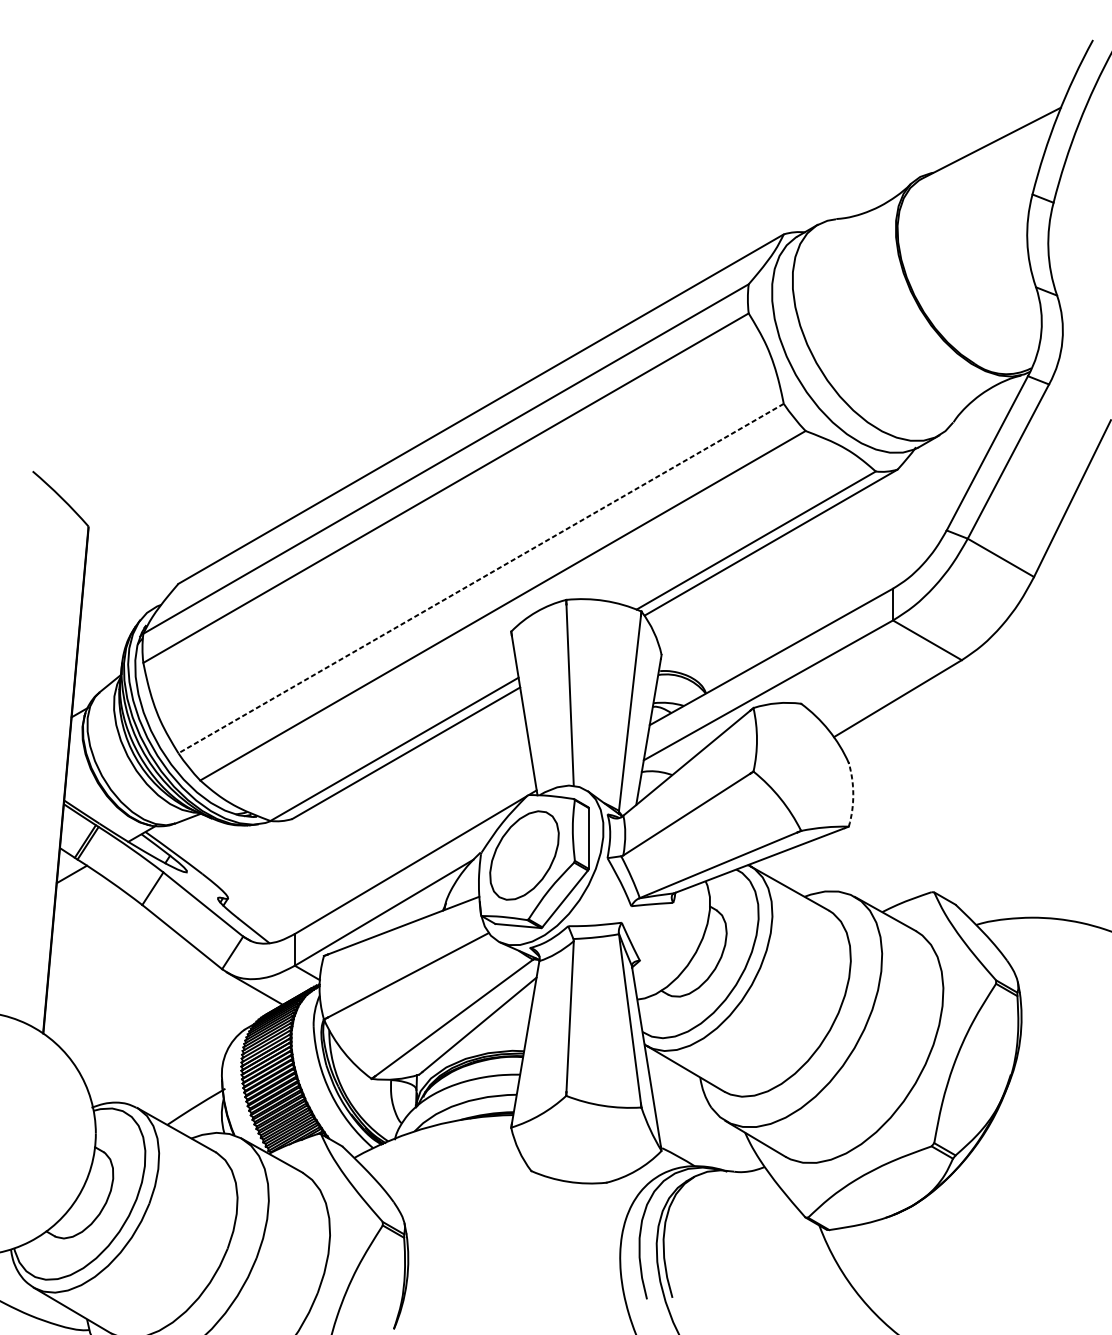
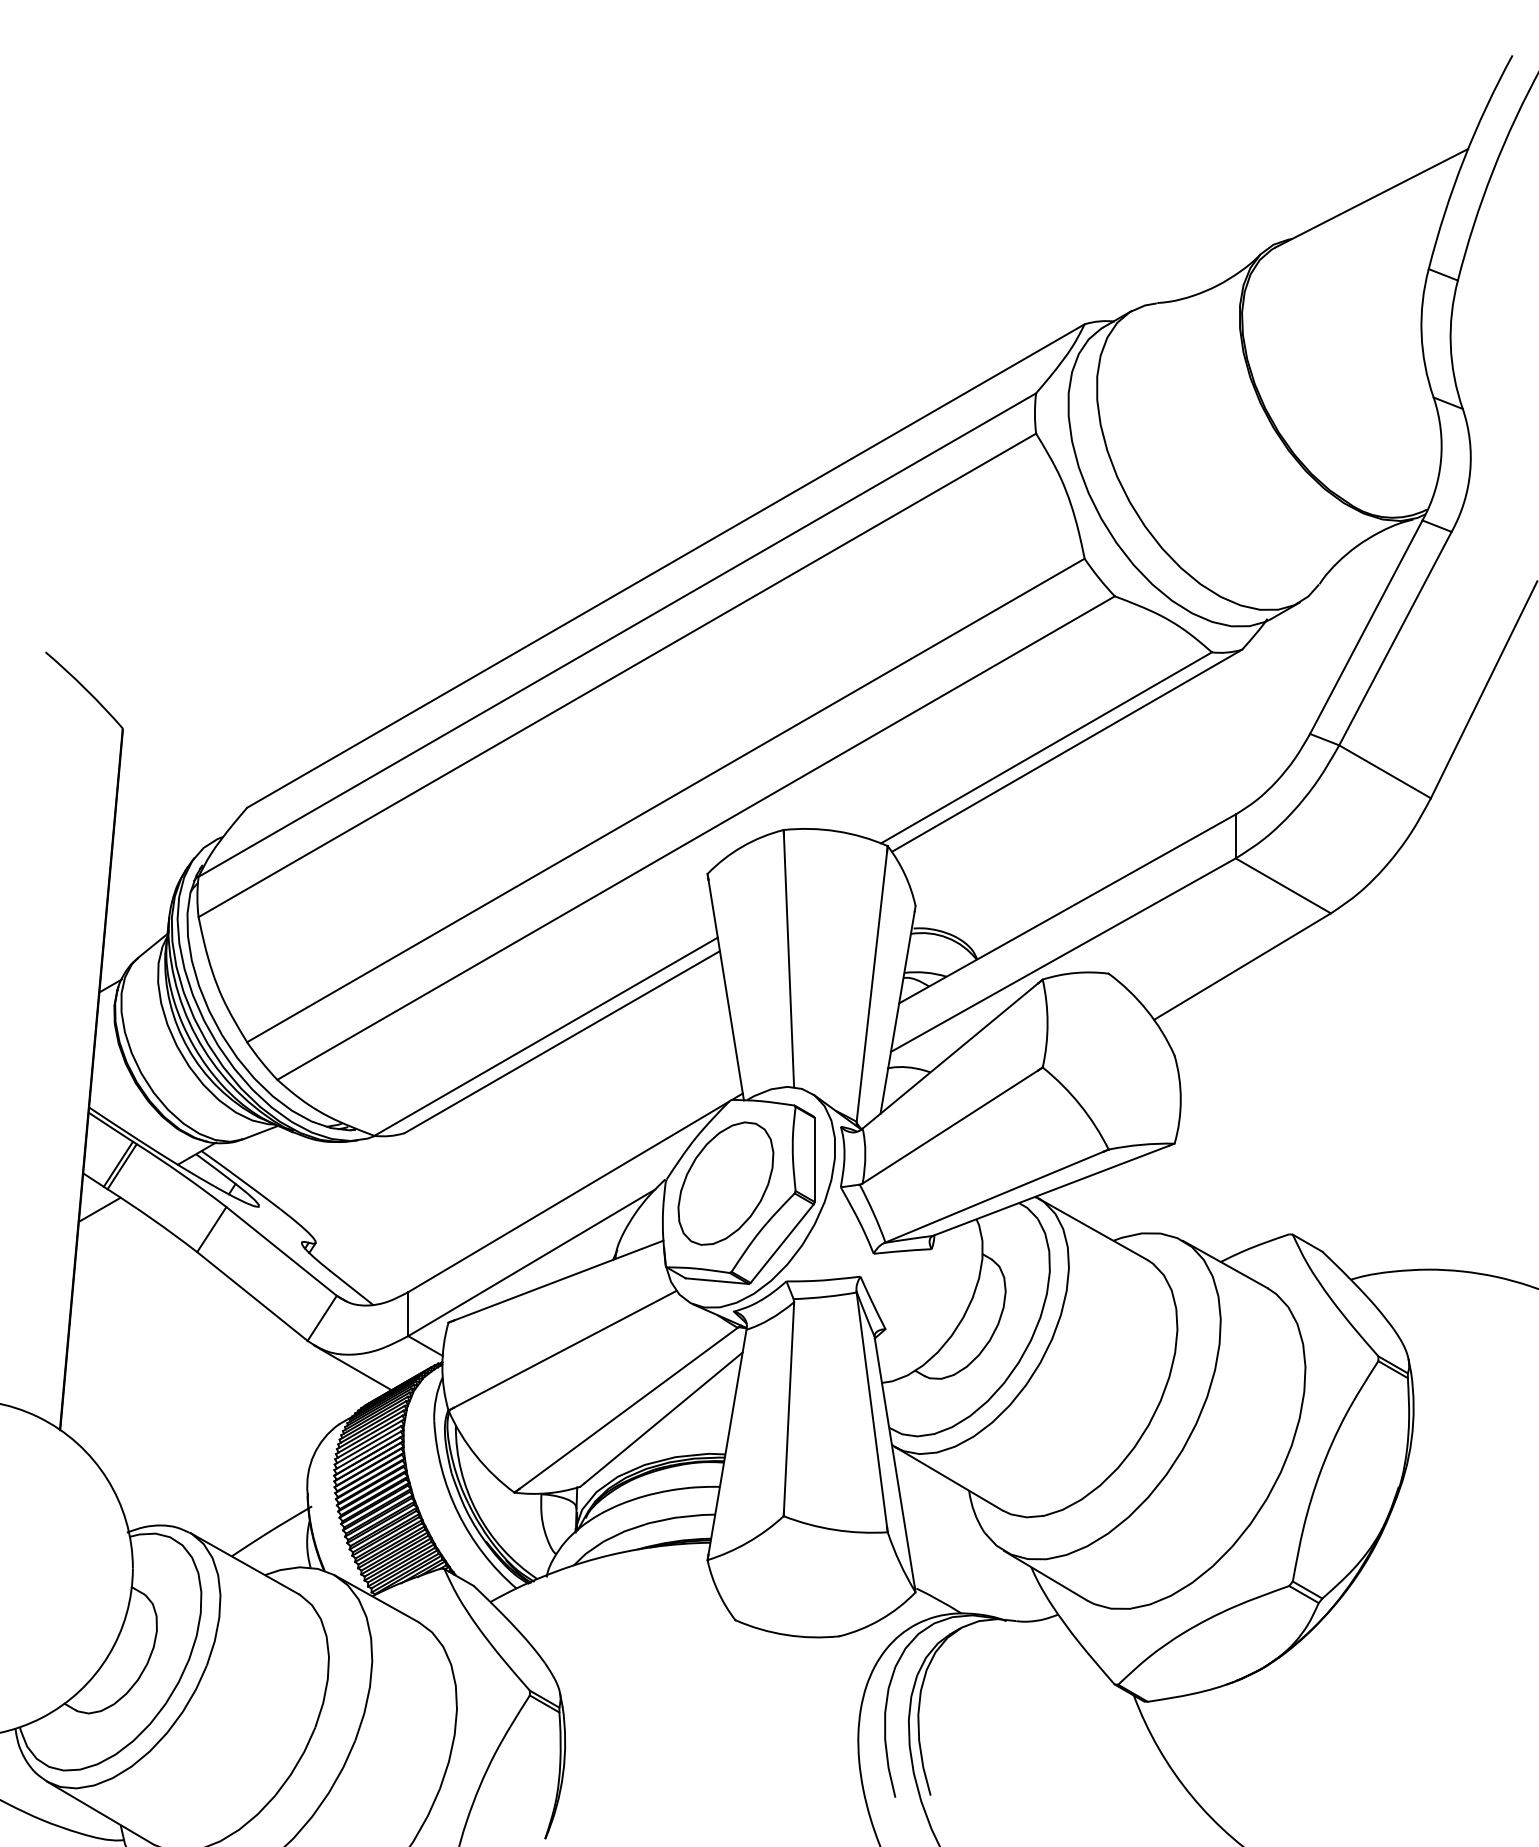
line: (480, 578) -> (665, 800), dashed -> solid
arc: (853, 794) -> (1180, 1099), dashed -> solid

